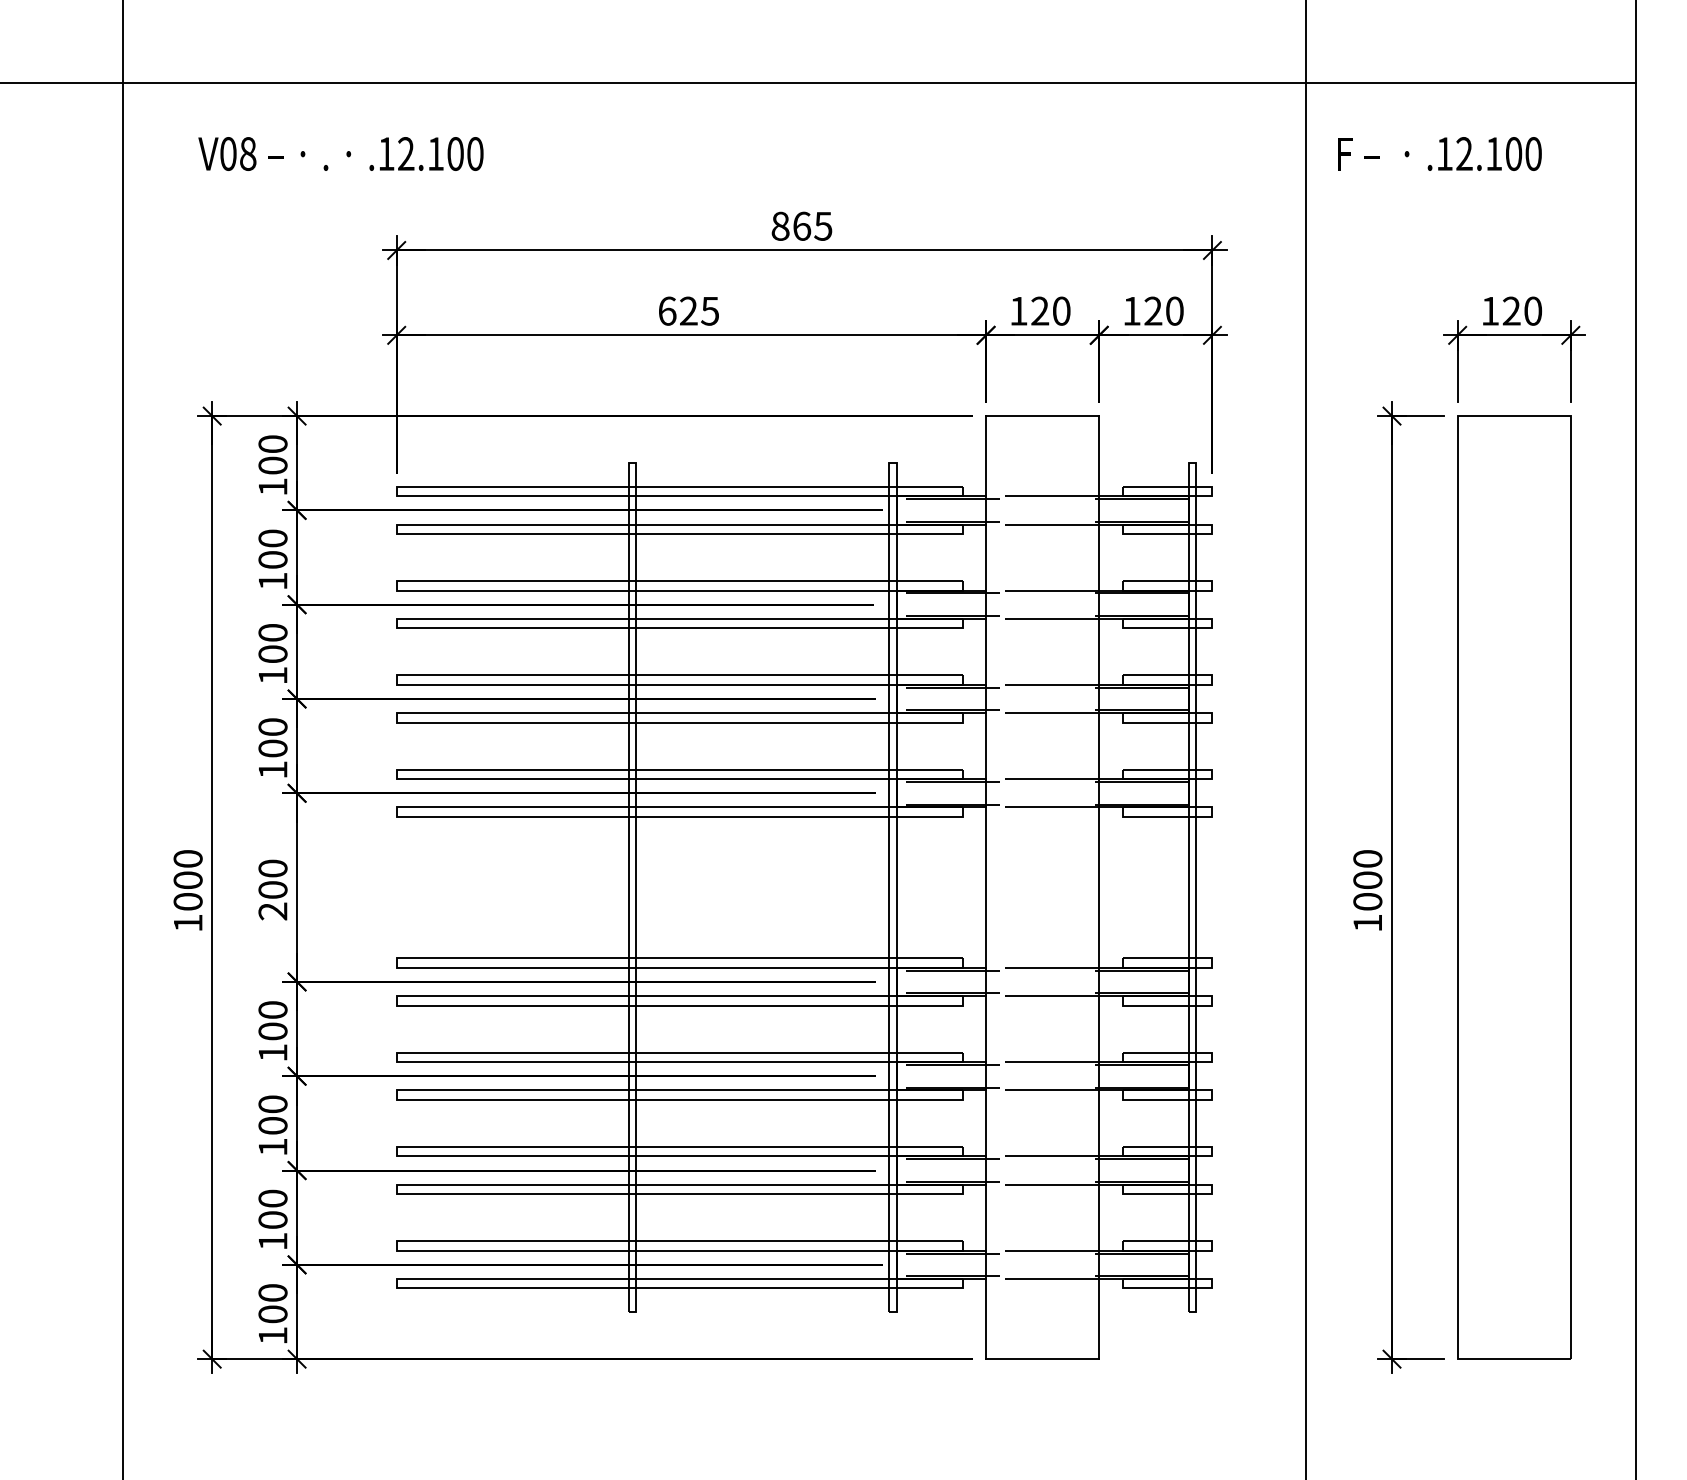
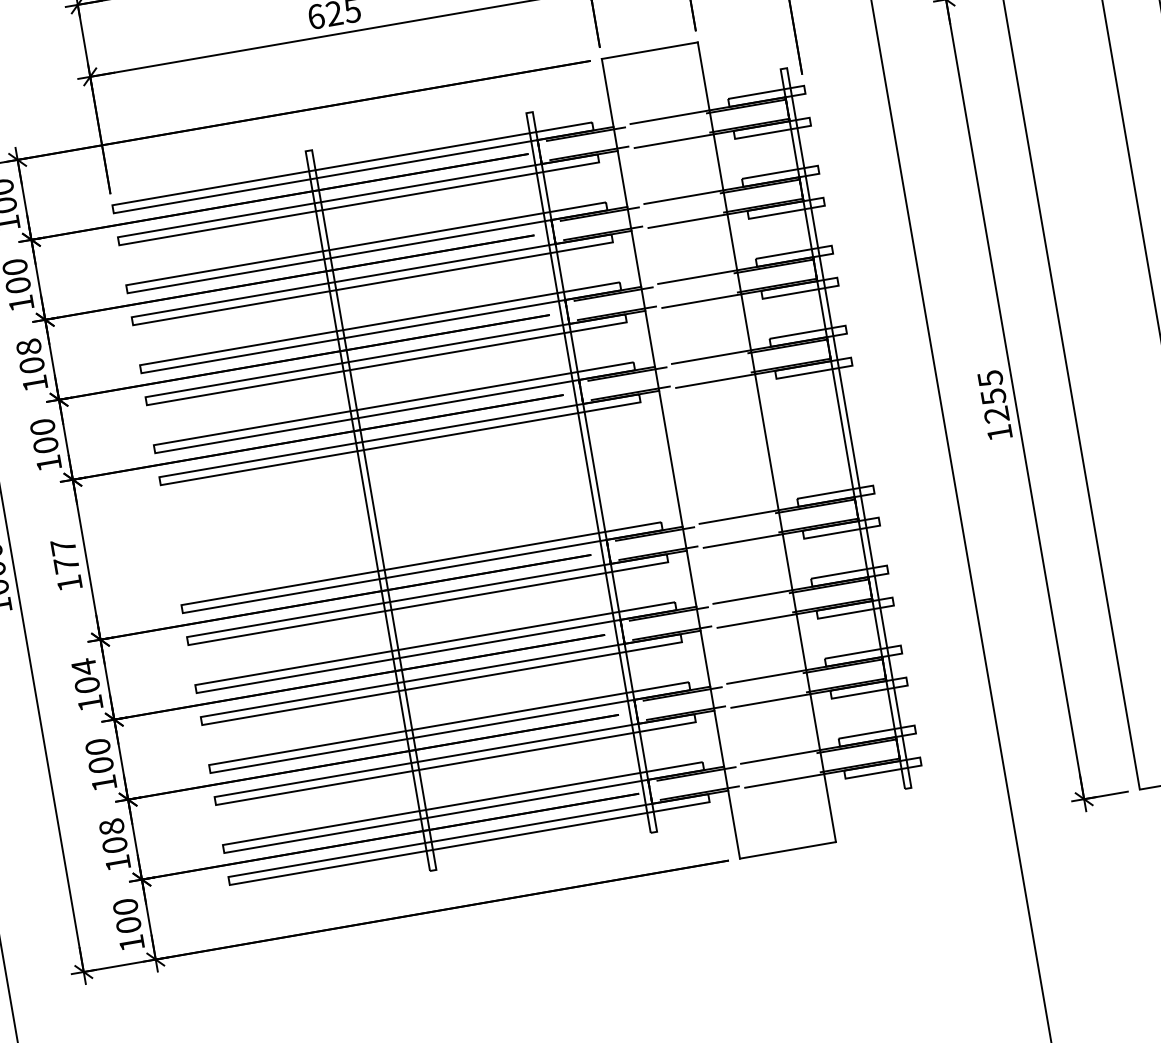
text: (273, 632) -> (29, 346), 100 -> 108
text: (1367, 880) -> (993, 396), 1000 -> 1255
text: (272, 889) -> (66, 564), 200 -> 177
text: (272, 1009) -> (83, 666), 100 -> 104
text: (273, 1198) -> (112, 826), 100 -> 108

